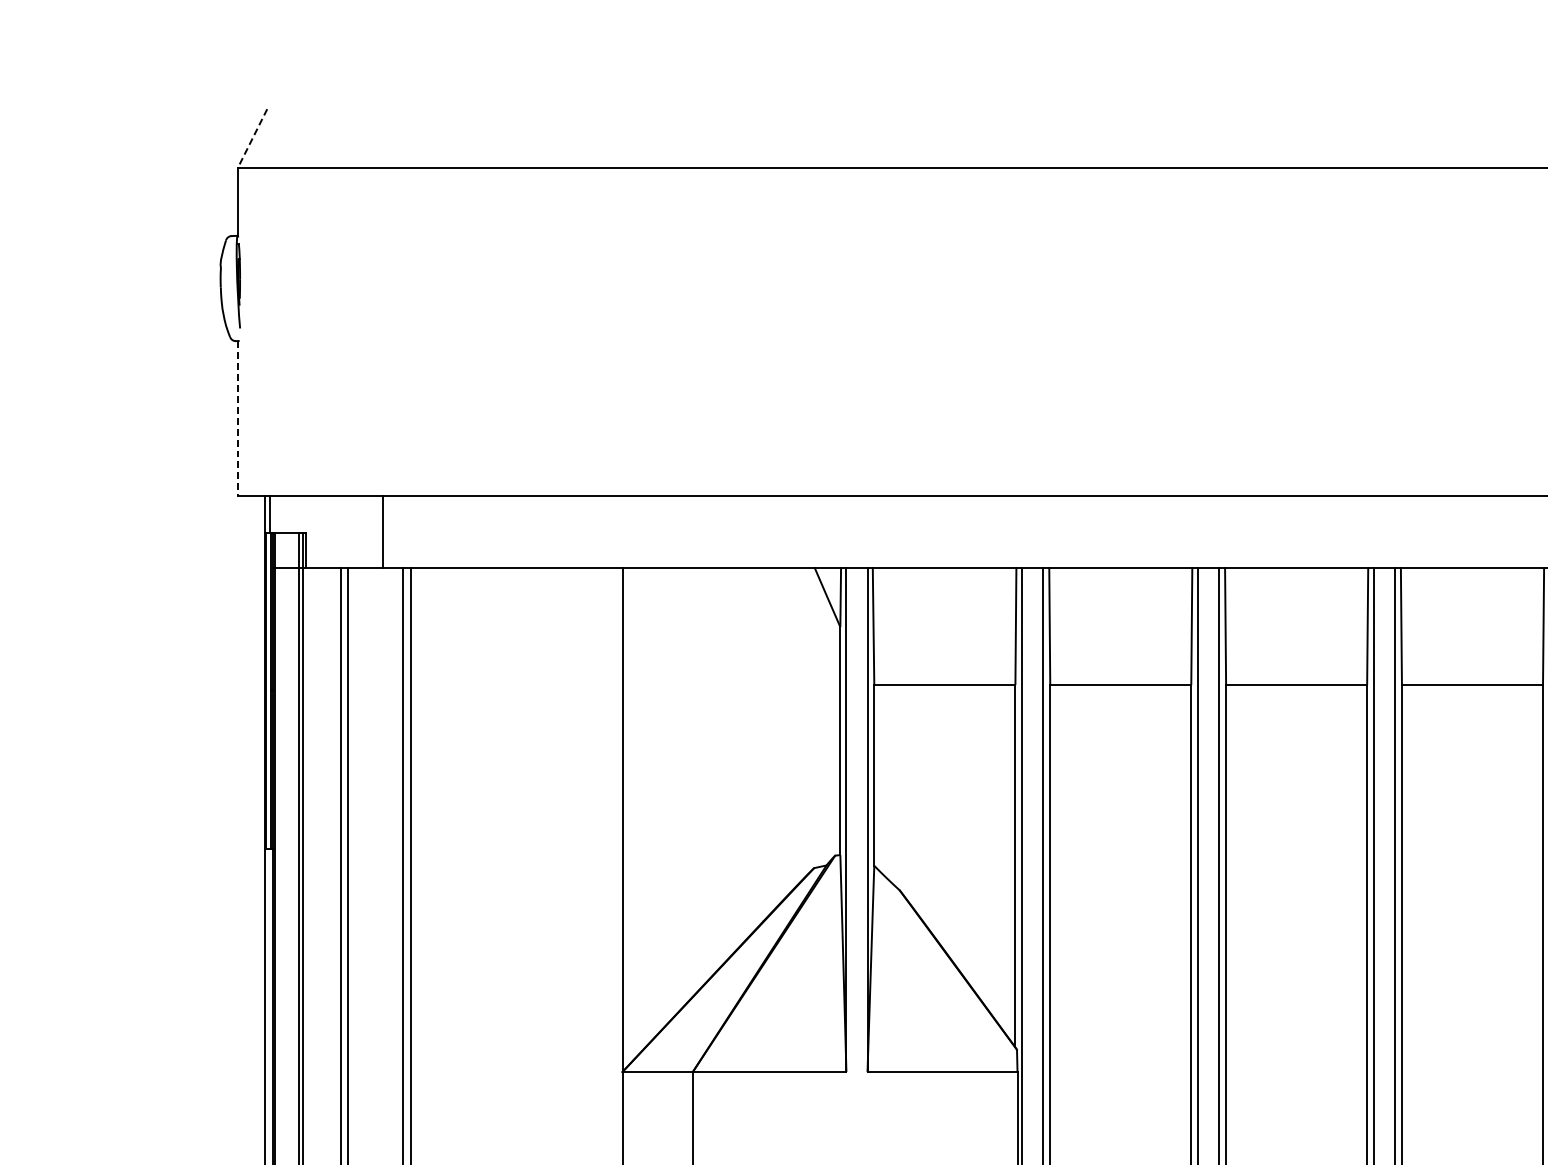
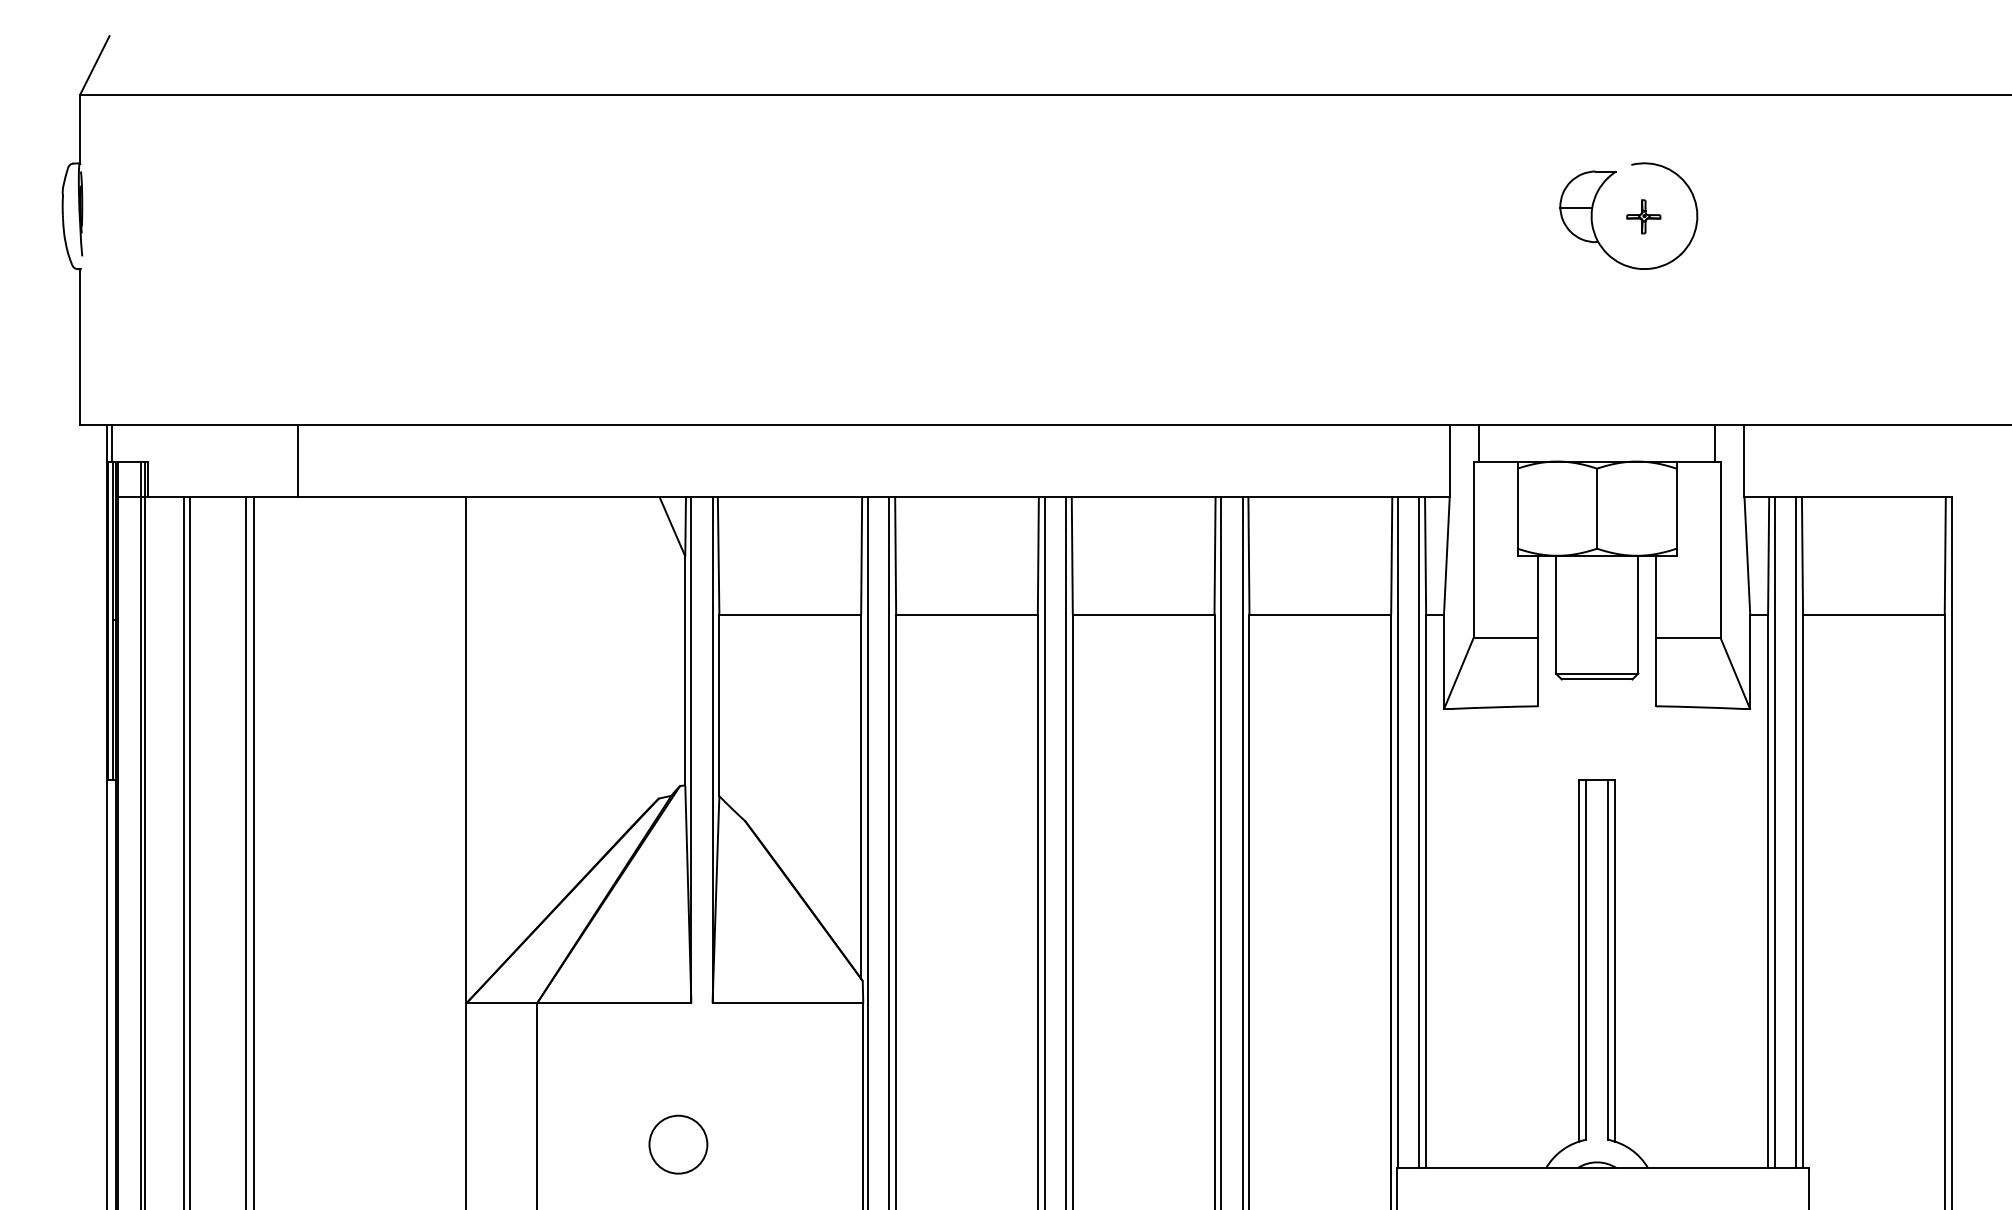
line: (252, 138) -> (94, 65), dashed -> solid
line: (238, 418) -> (80, 346), dashed -> solid
line: (383, 531) -> (298, 460), moved

